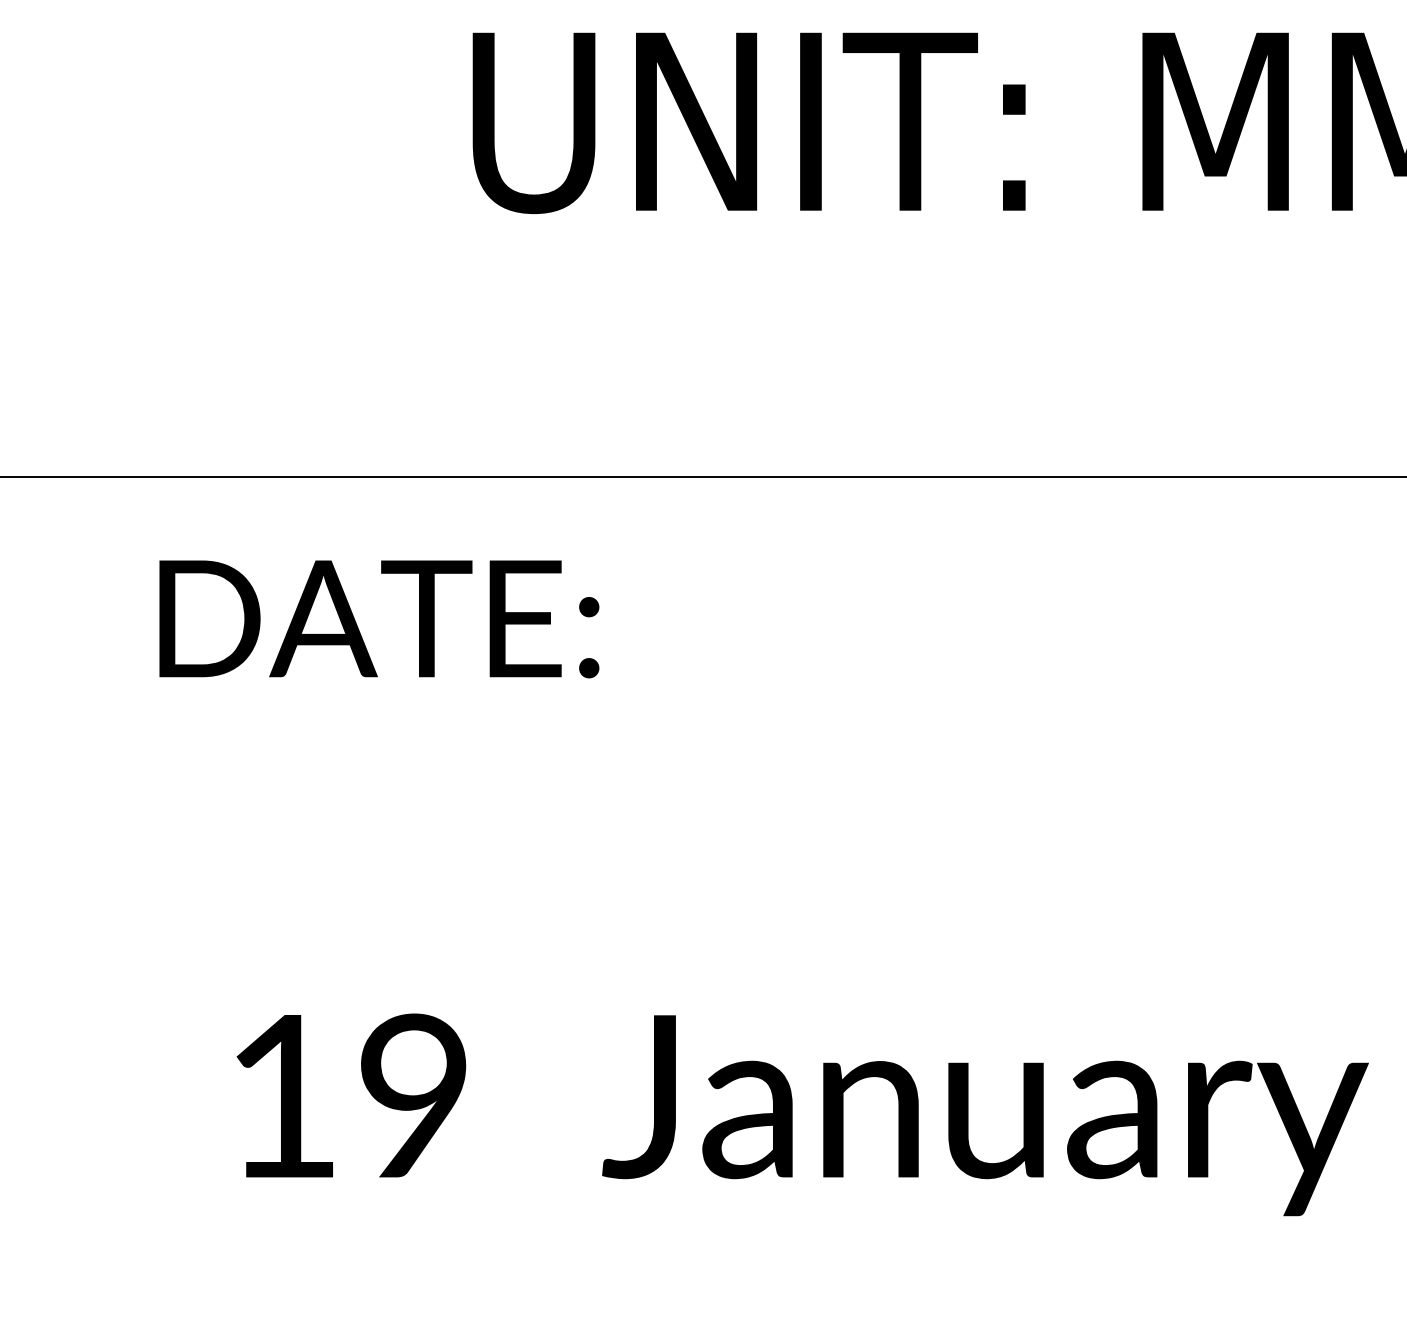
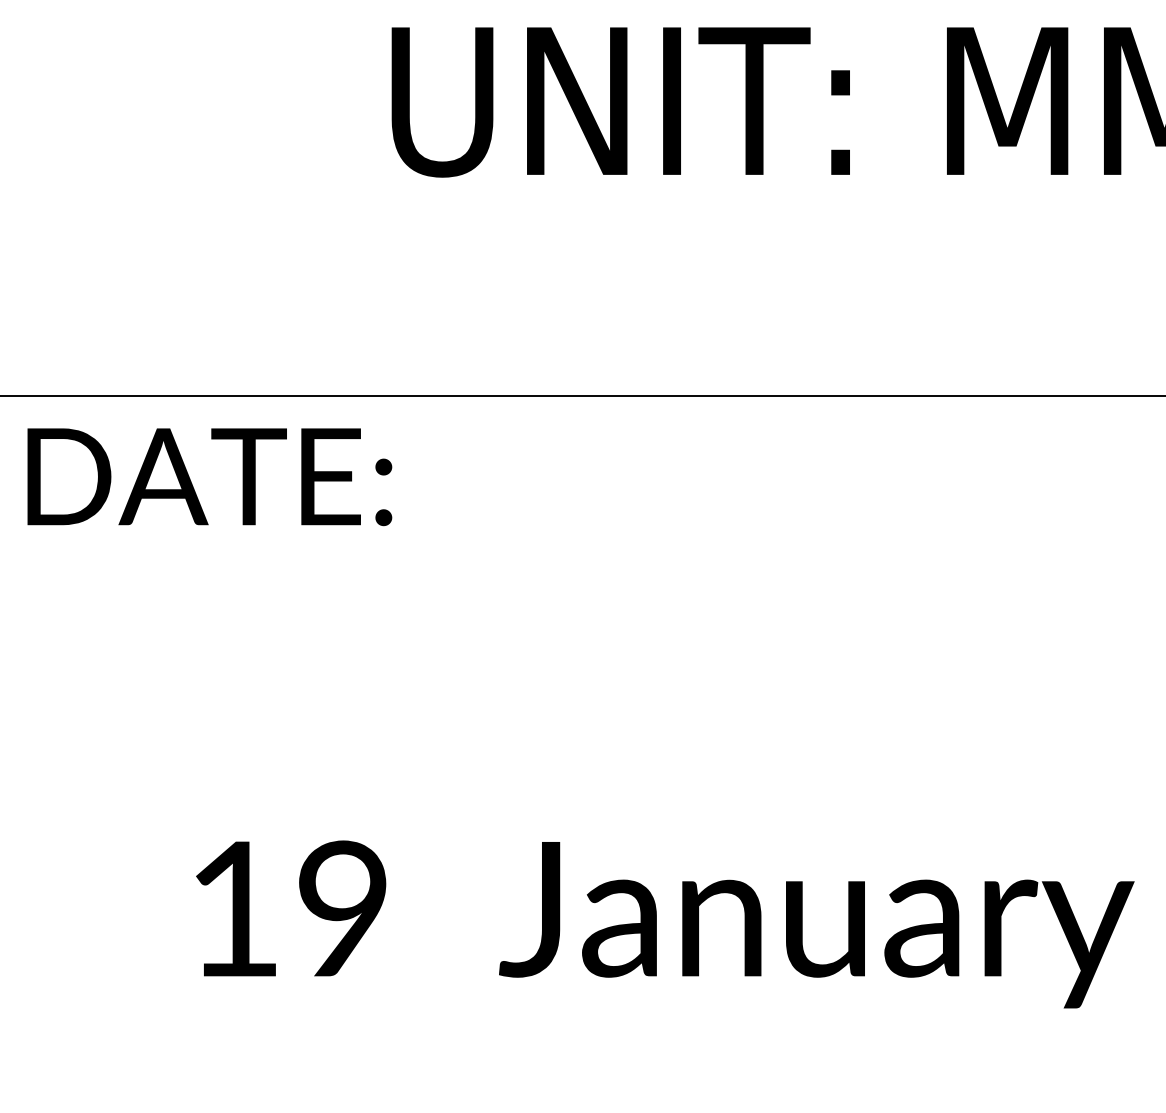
text: (379, 619) -> (209, 477), moved

